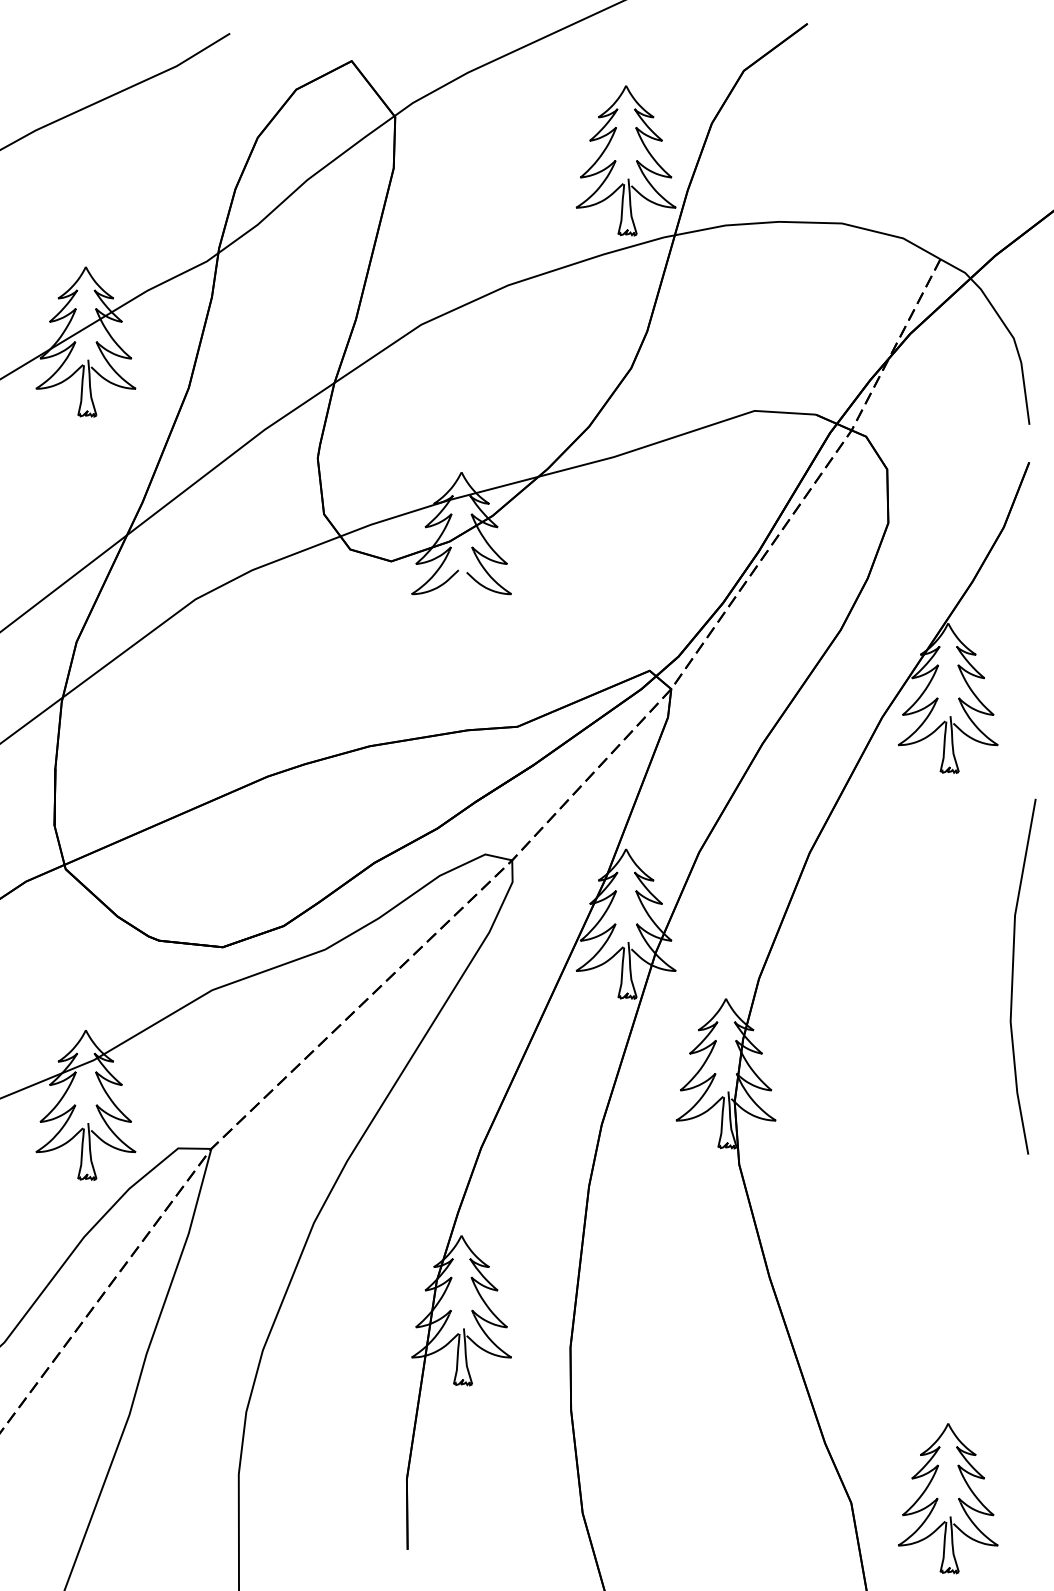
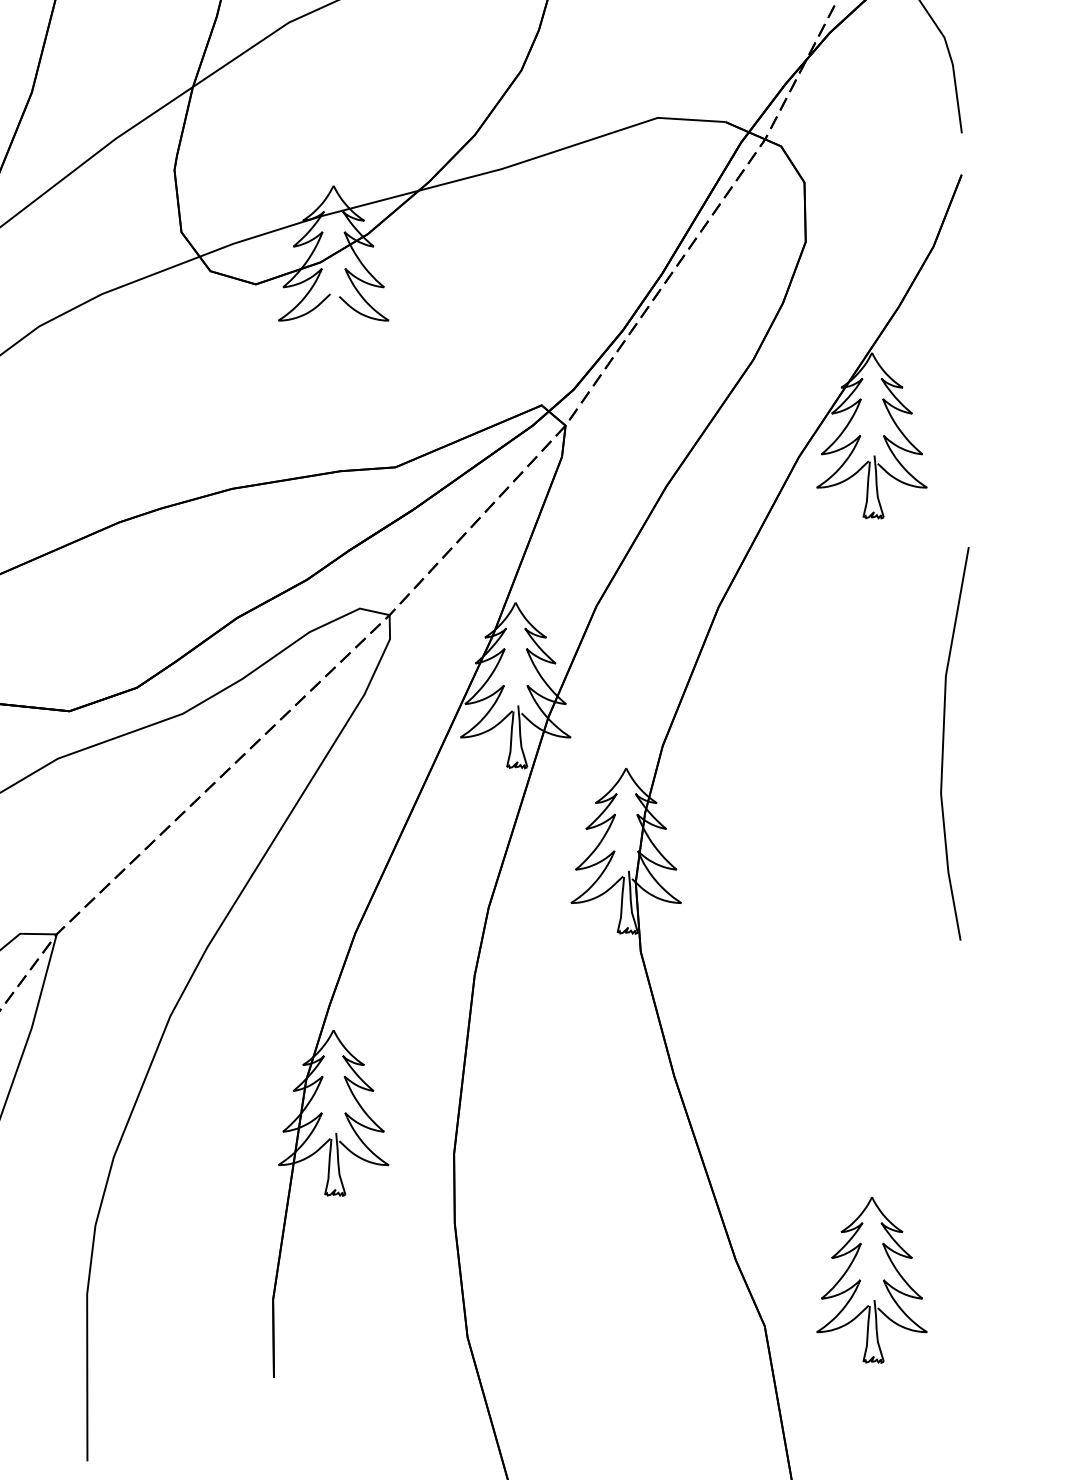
part: (948, 1498) -> (872, 1280), moved

